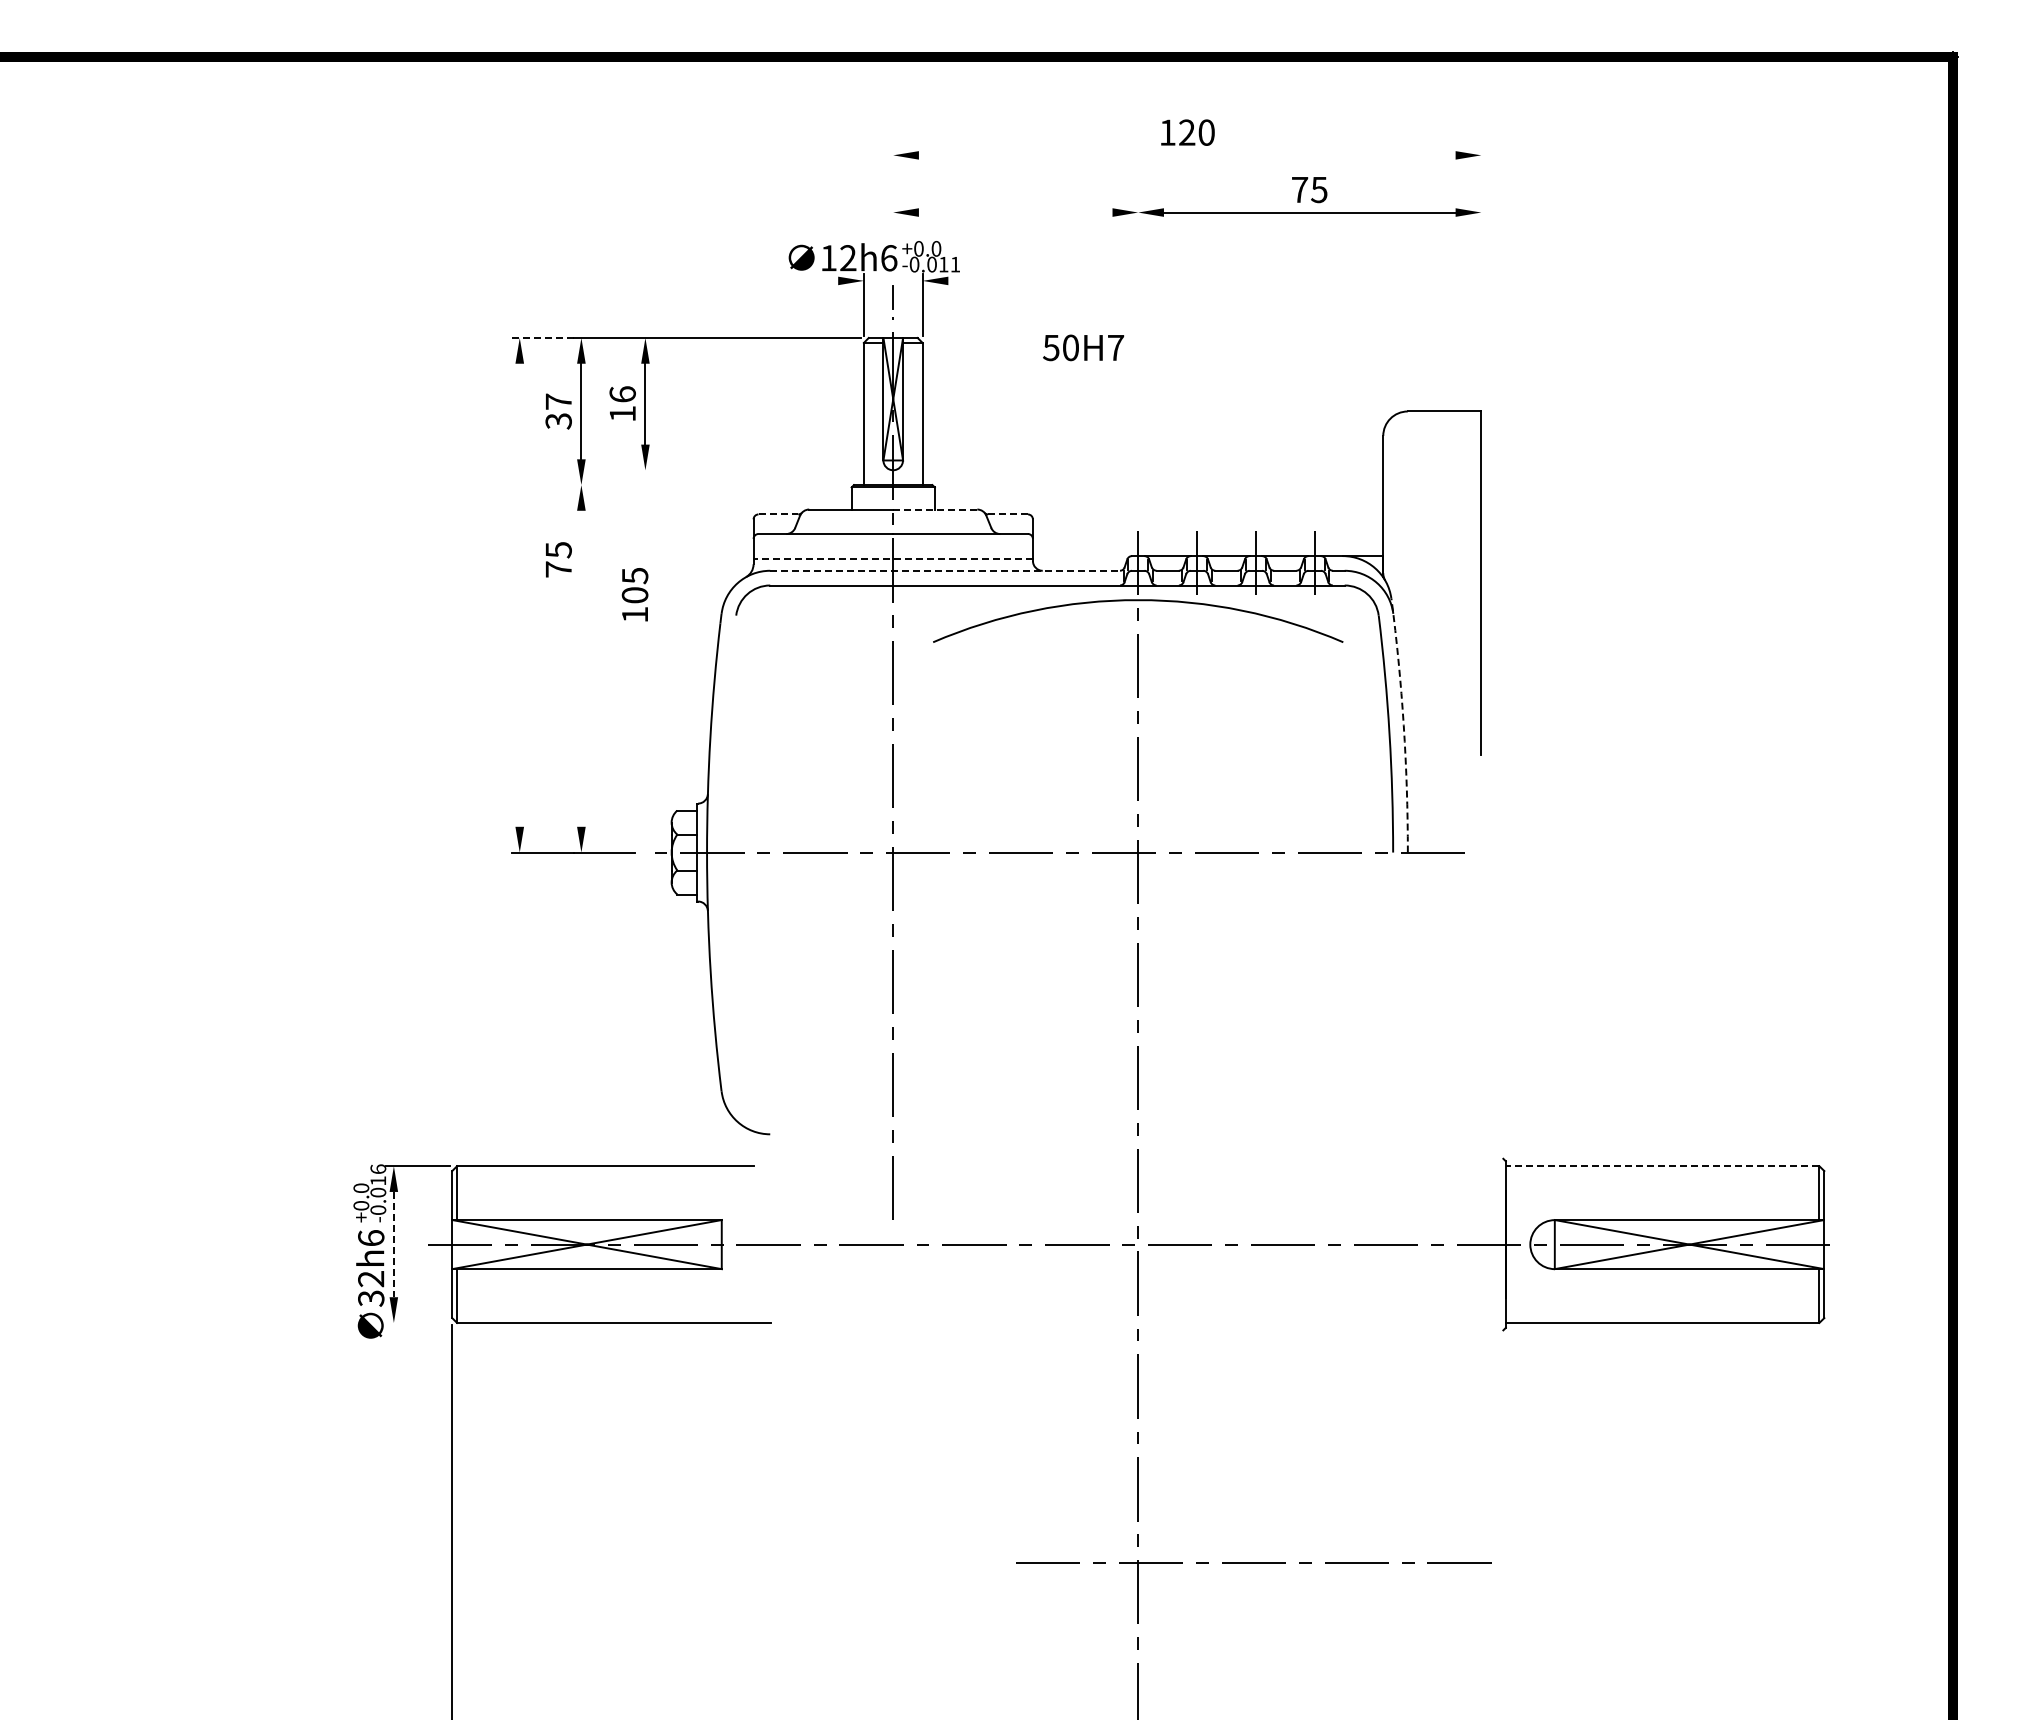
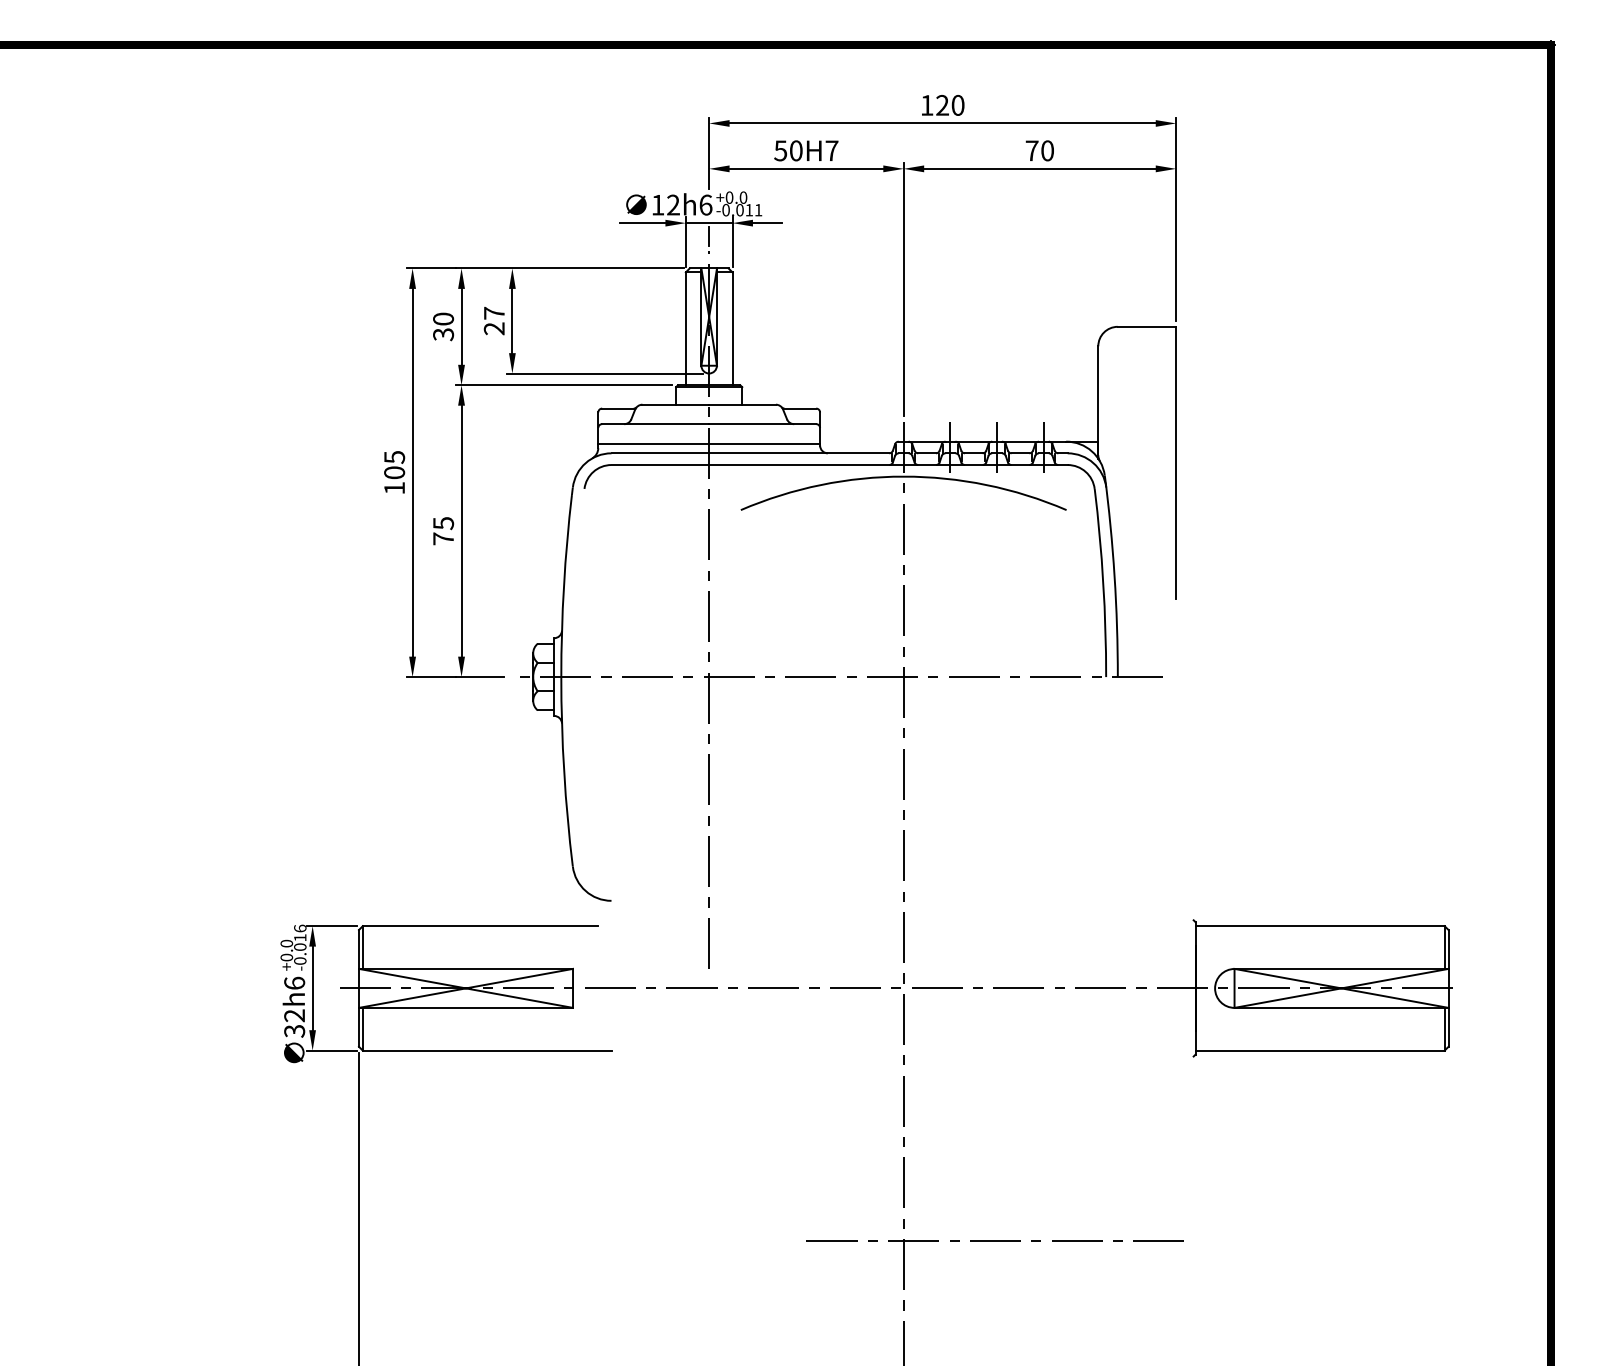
line: (1186, 155) -> (942, 123), added
text: (1319, 189) -> (1047, 150), 75 -> 70
line: (893, 193) -> (709, 153), added
line: (1015, 212) -> (806, 168), added
line: (1481, 276) -> (1176, 219), added
line: (809, 280) -> (642, 222), added
line: (892, 280) -> (708, 222), added
line: (966, 280) -> (767, 222), added
line: (543, 338) -> (431, 268), dashed -> solid
text: (1083, 347) -> (806, 150), moved
line: (1138, 364) -> (903, 289), added
text: (558, 401) -> (443, 318), 37 -> 30
text: (622, 404) -> (494, 321), 16 -> 27
line: (761, 470) -> (604, 373), added
line: (710, 485) -> (564, 385), added
line: (934, 509) -> (741, 404), dashed -> solid
line: (778, 514) -> (618, 408), dashed -> solid
line: (1008, 514) -> (800, 408), dashed -> solid
line: (893, 558) -> (709, 443), dashed -> solid
text: (558, 559) -> (443, 530), moved
line: (945, 570) -> (750, 453), dashed -> solid
line: (519, 594) -> (412, 472), added
text: (634, 594) -> (394, 472), moved
line: (581, 668) -> (461, 530), added
arc: (1403, 725) -> (1114, 576), dashed -> solid
line: (1662, 1166) -> (1320, 926), dashed -> solid
line: (393, 1244) -> (312, 988), dashed -> solid
line: (417, 1322) -> (331, 1050), added

